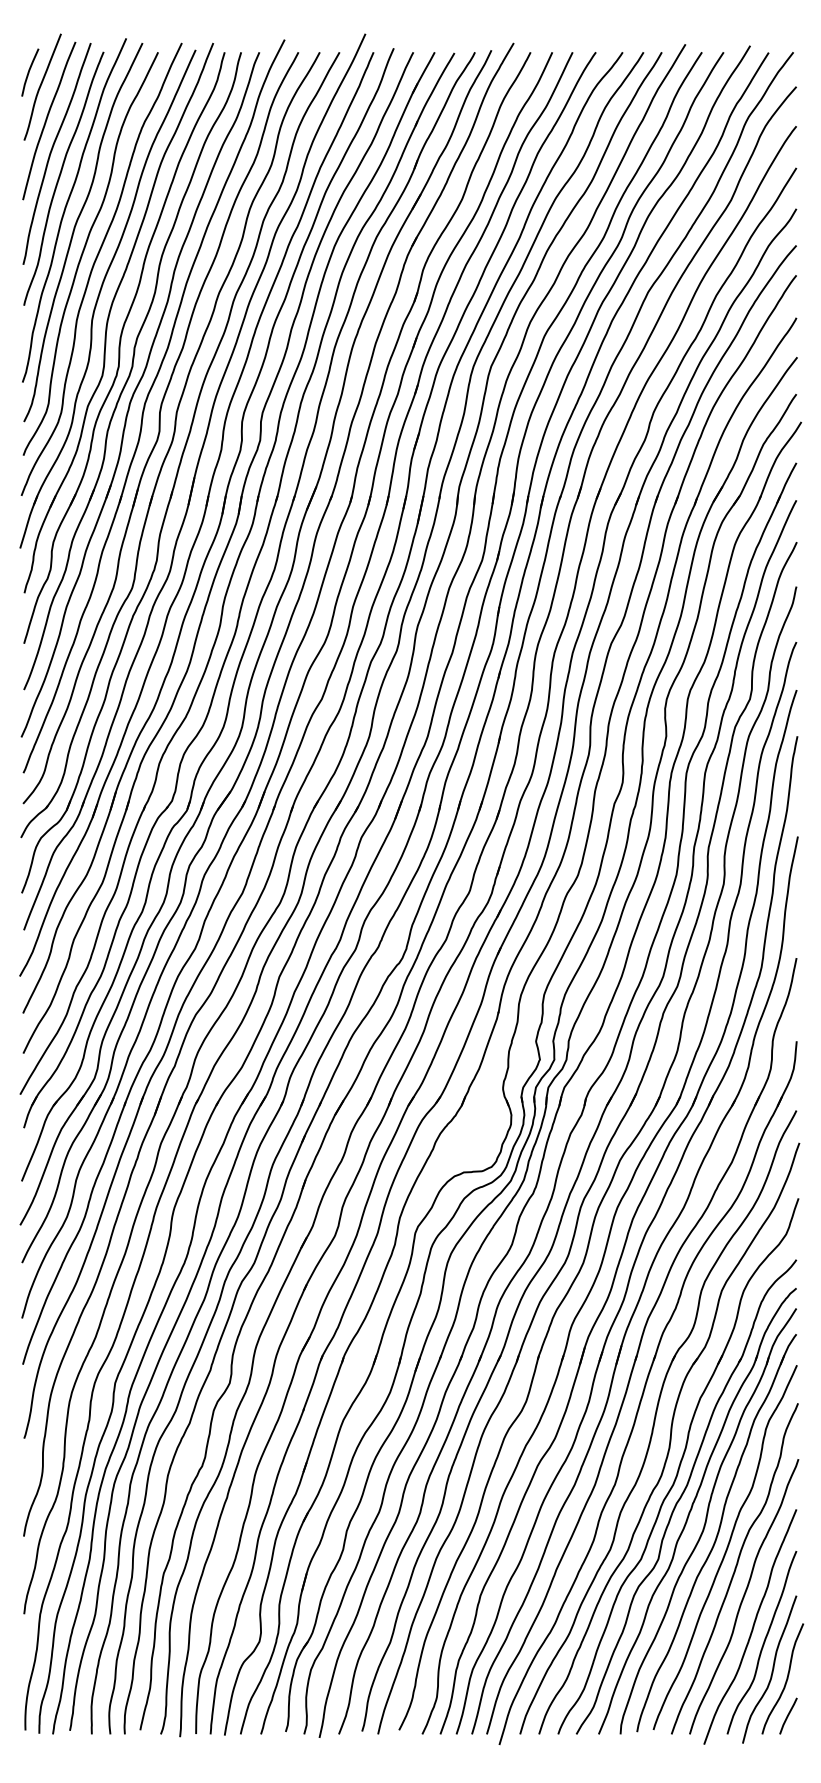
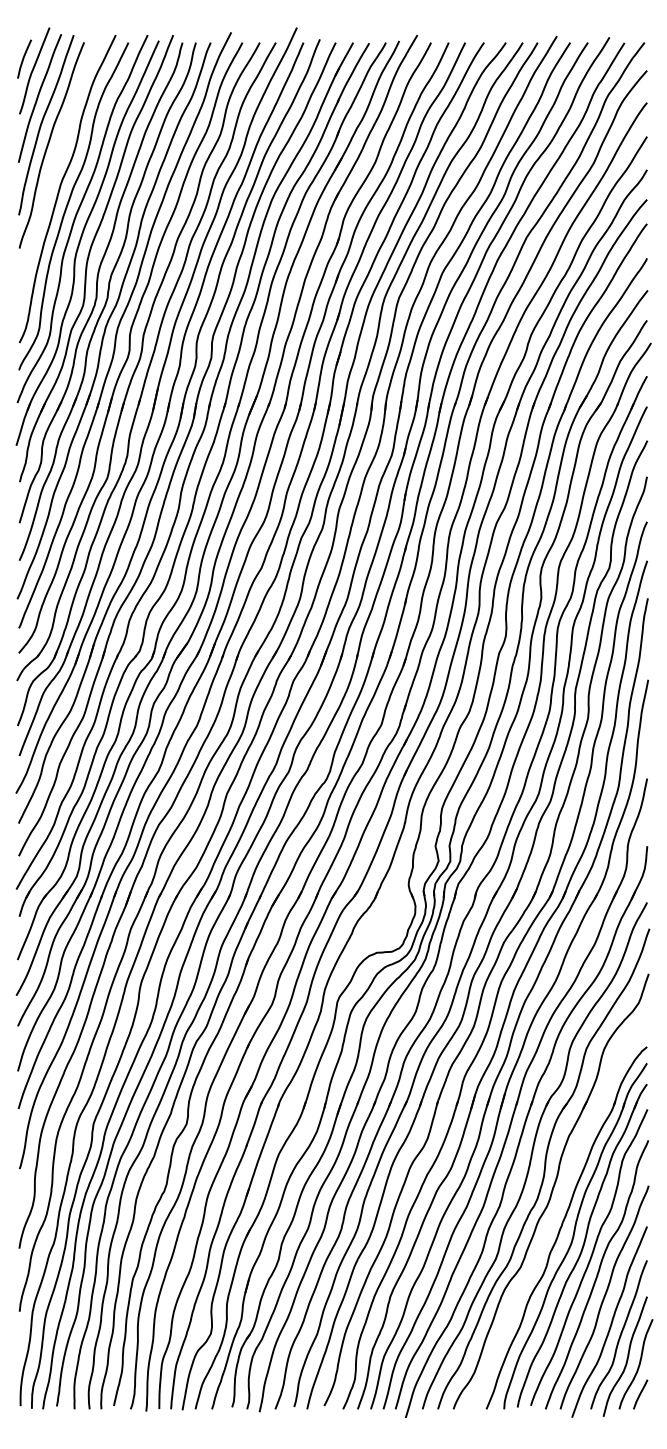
curve: (66, 208) -> (54, 169), removed
part: (686, 1496) -> (557, 1216), removed

